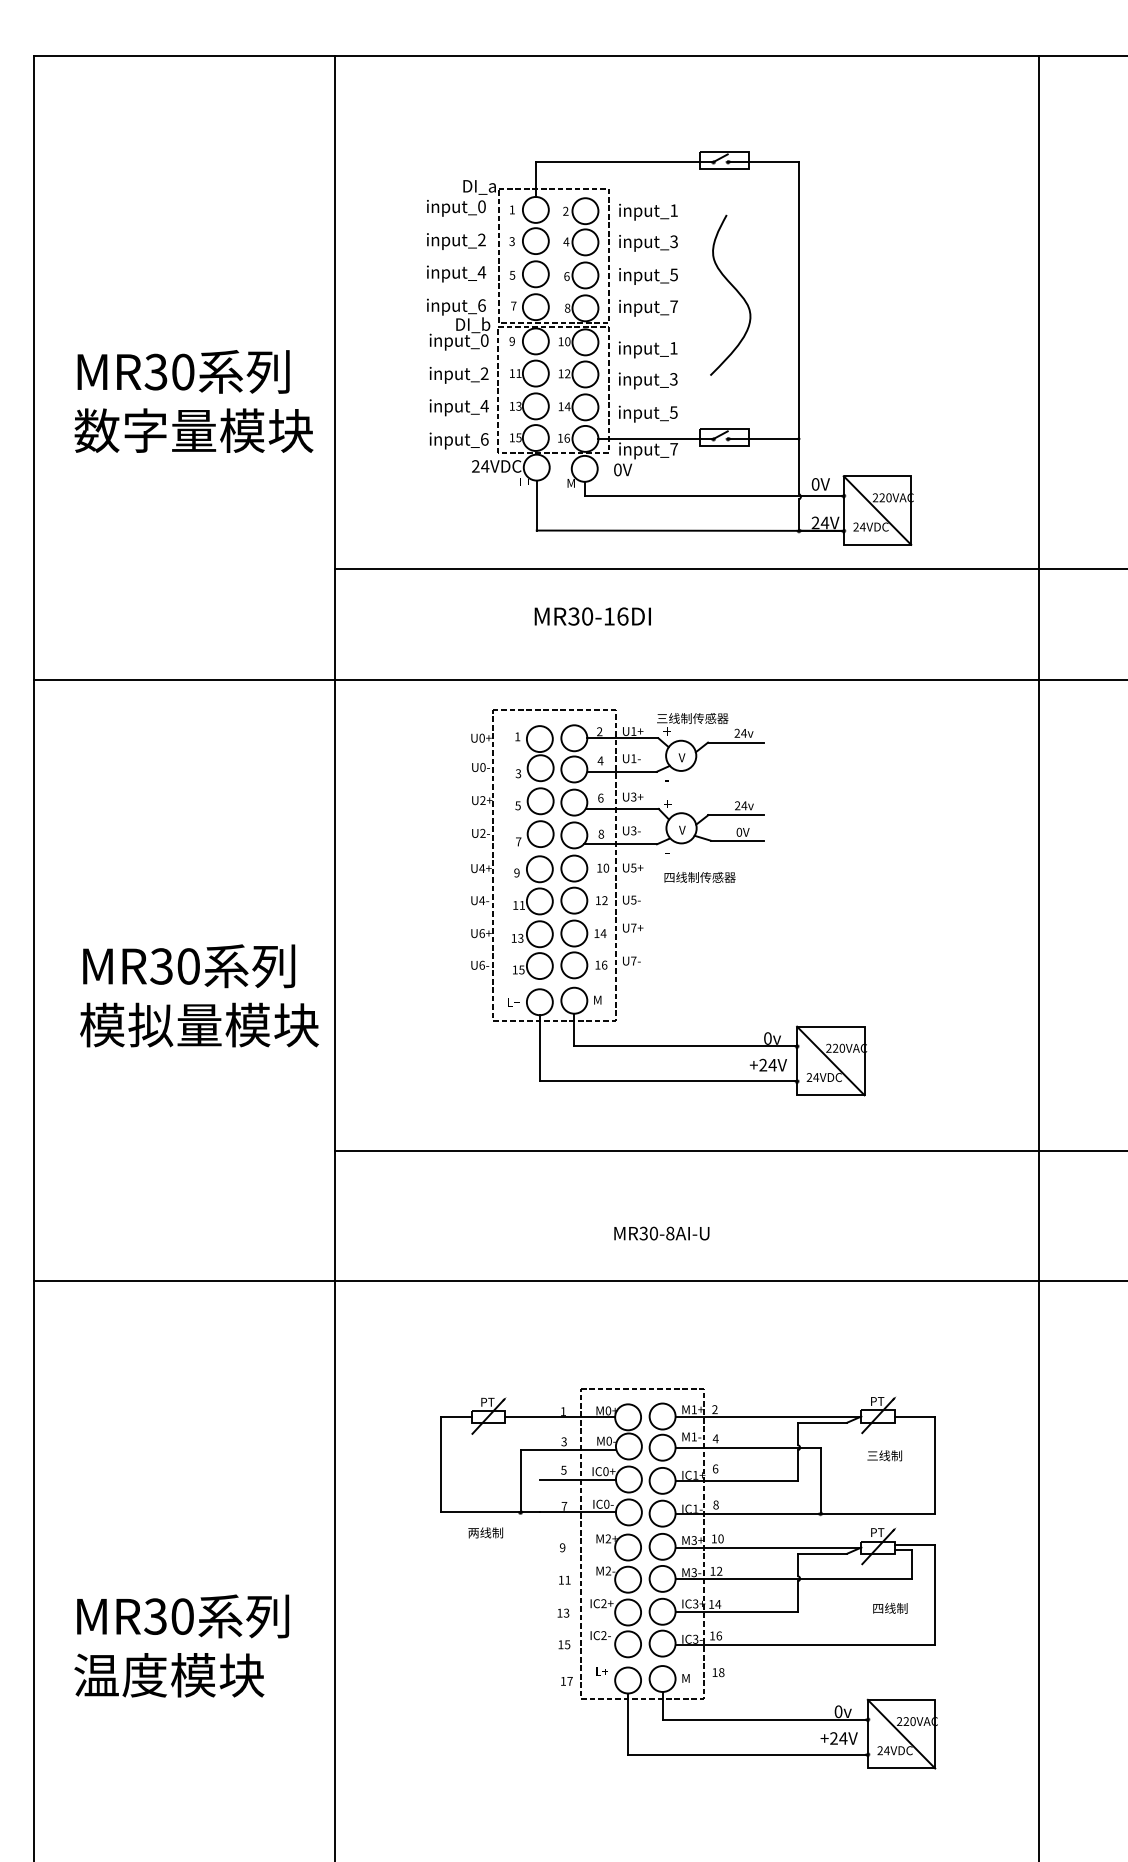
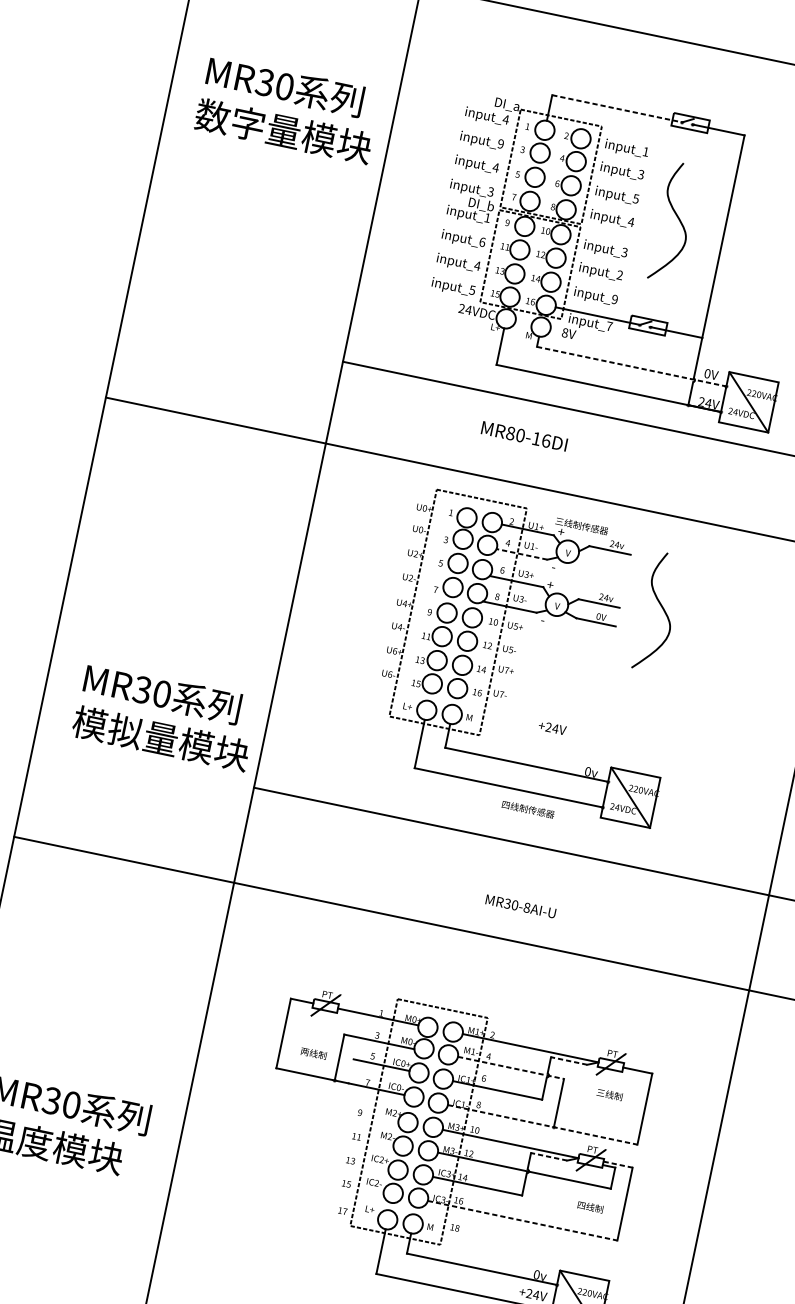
line: (624, 161) -> (617, 108), solid -> dashed
text: (481, 206) -> (505, 119), input_0 -> input_4
text: (481, 240) -> (500, 144), input_2 -> input_9
text: (481, 305) -> (490, 191), input_6 -> input_3
text: (673, 306) -> (630, 221), input_7 -> input_4
text: (484, 340) -> (487, 217), input_0 -> input_1
text: (673, 348) -> (624, 252), input_1 -> input_3
text: (484, 373) -> (482, 242), input_2 -> input_6
text: (673, 379) -> (619, 275), input_3 -> input_2
text: (193, 401) -> (287, 109), moved
text: (673, 412) -> (614, 299), input_5 -> input_9
text: (484, 439) -> (472, 290), input_6 -> input_5
text: (617, 469) -> (564, 332), 0V -> 8V
line: (714, 495) -> (631, 366), solid -> dashed
text: (573, 616) -> (510, 433), MR30-16DI -> MR80-16DI
line: (621, 771) -> (521, 554), solid -> dashed
curve: (820, 804) -> (662, 608), added
text: (699, 877) -> (527, 809), moved
text: (199, 995) -> (165, 717), moved
text: (767, 1064) -> (551, 727), moved
text: (661, 1233) -> (520, 906), moved
line: (822, 1422) -> (569, 1060), solid -> dashed
line: (748, 1447) -> (511, 1067), solid -> dashed
line: (805, 1513) -> (542, 1124), solid -> dashed
text: (485, 1532) -> (313, 1053), moved
line: (914, 1545) -> (617, 1164), solid -> dashed
line: (822, 1553) -> (549, 1156), solid -> dashed
line: (805, 1644) -> (522, 1220), solid -> dashed

